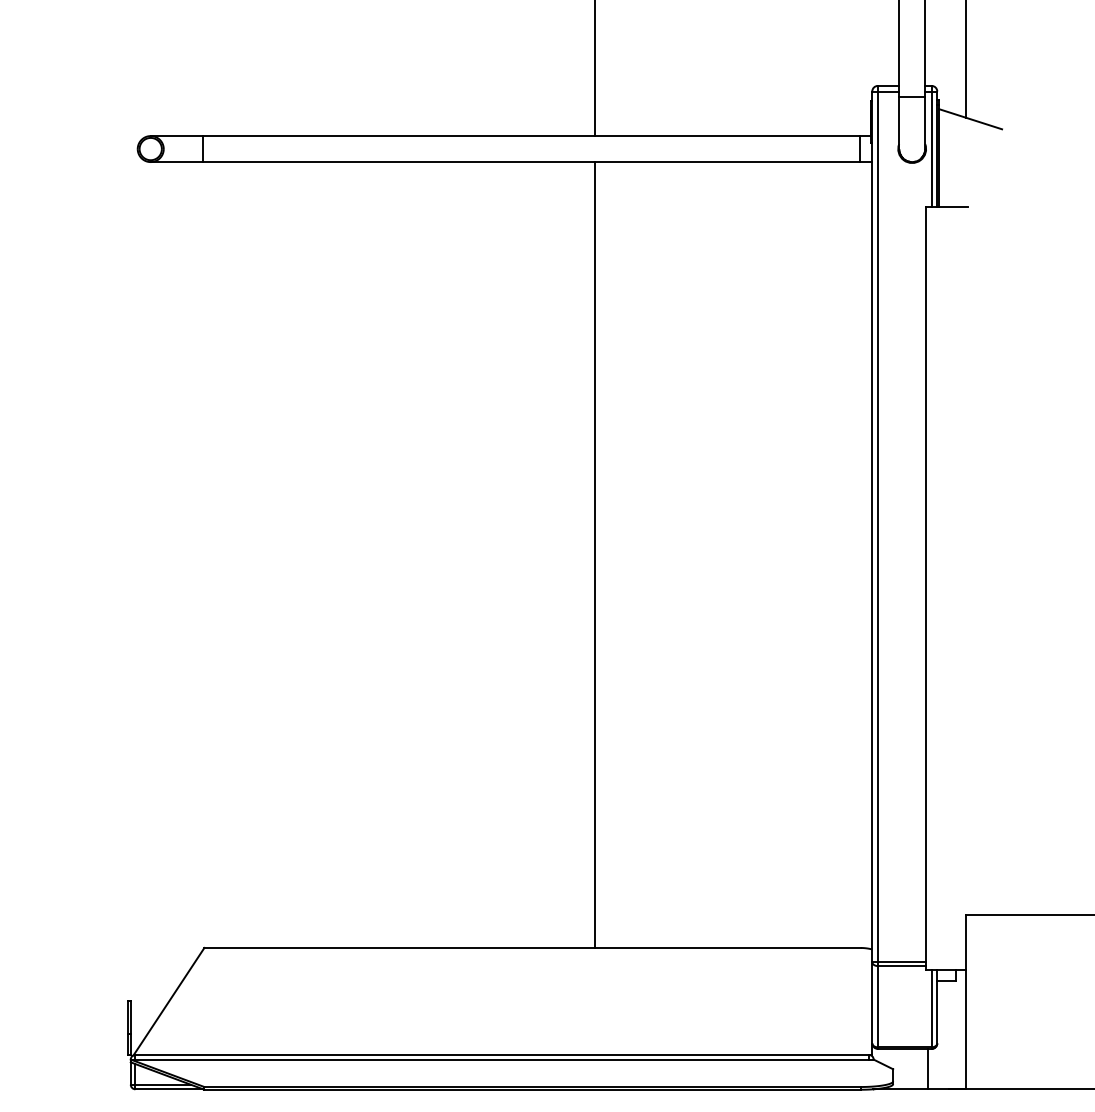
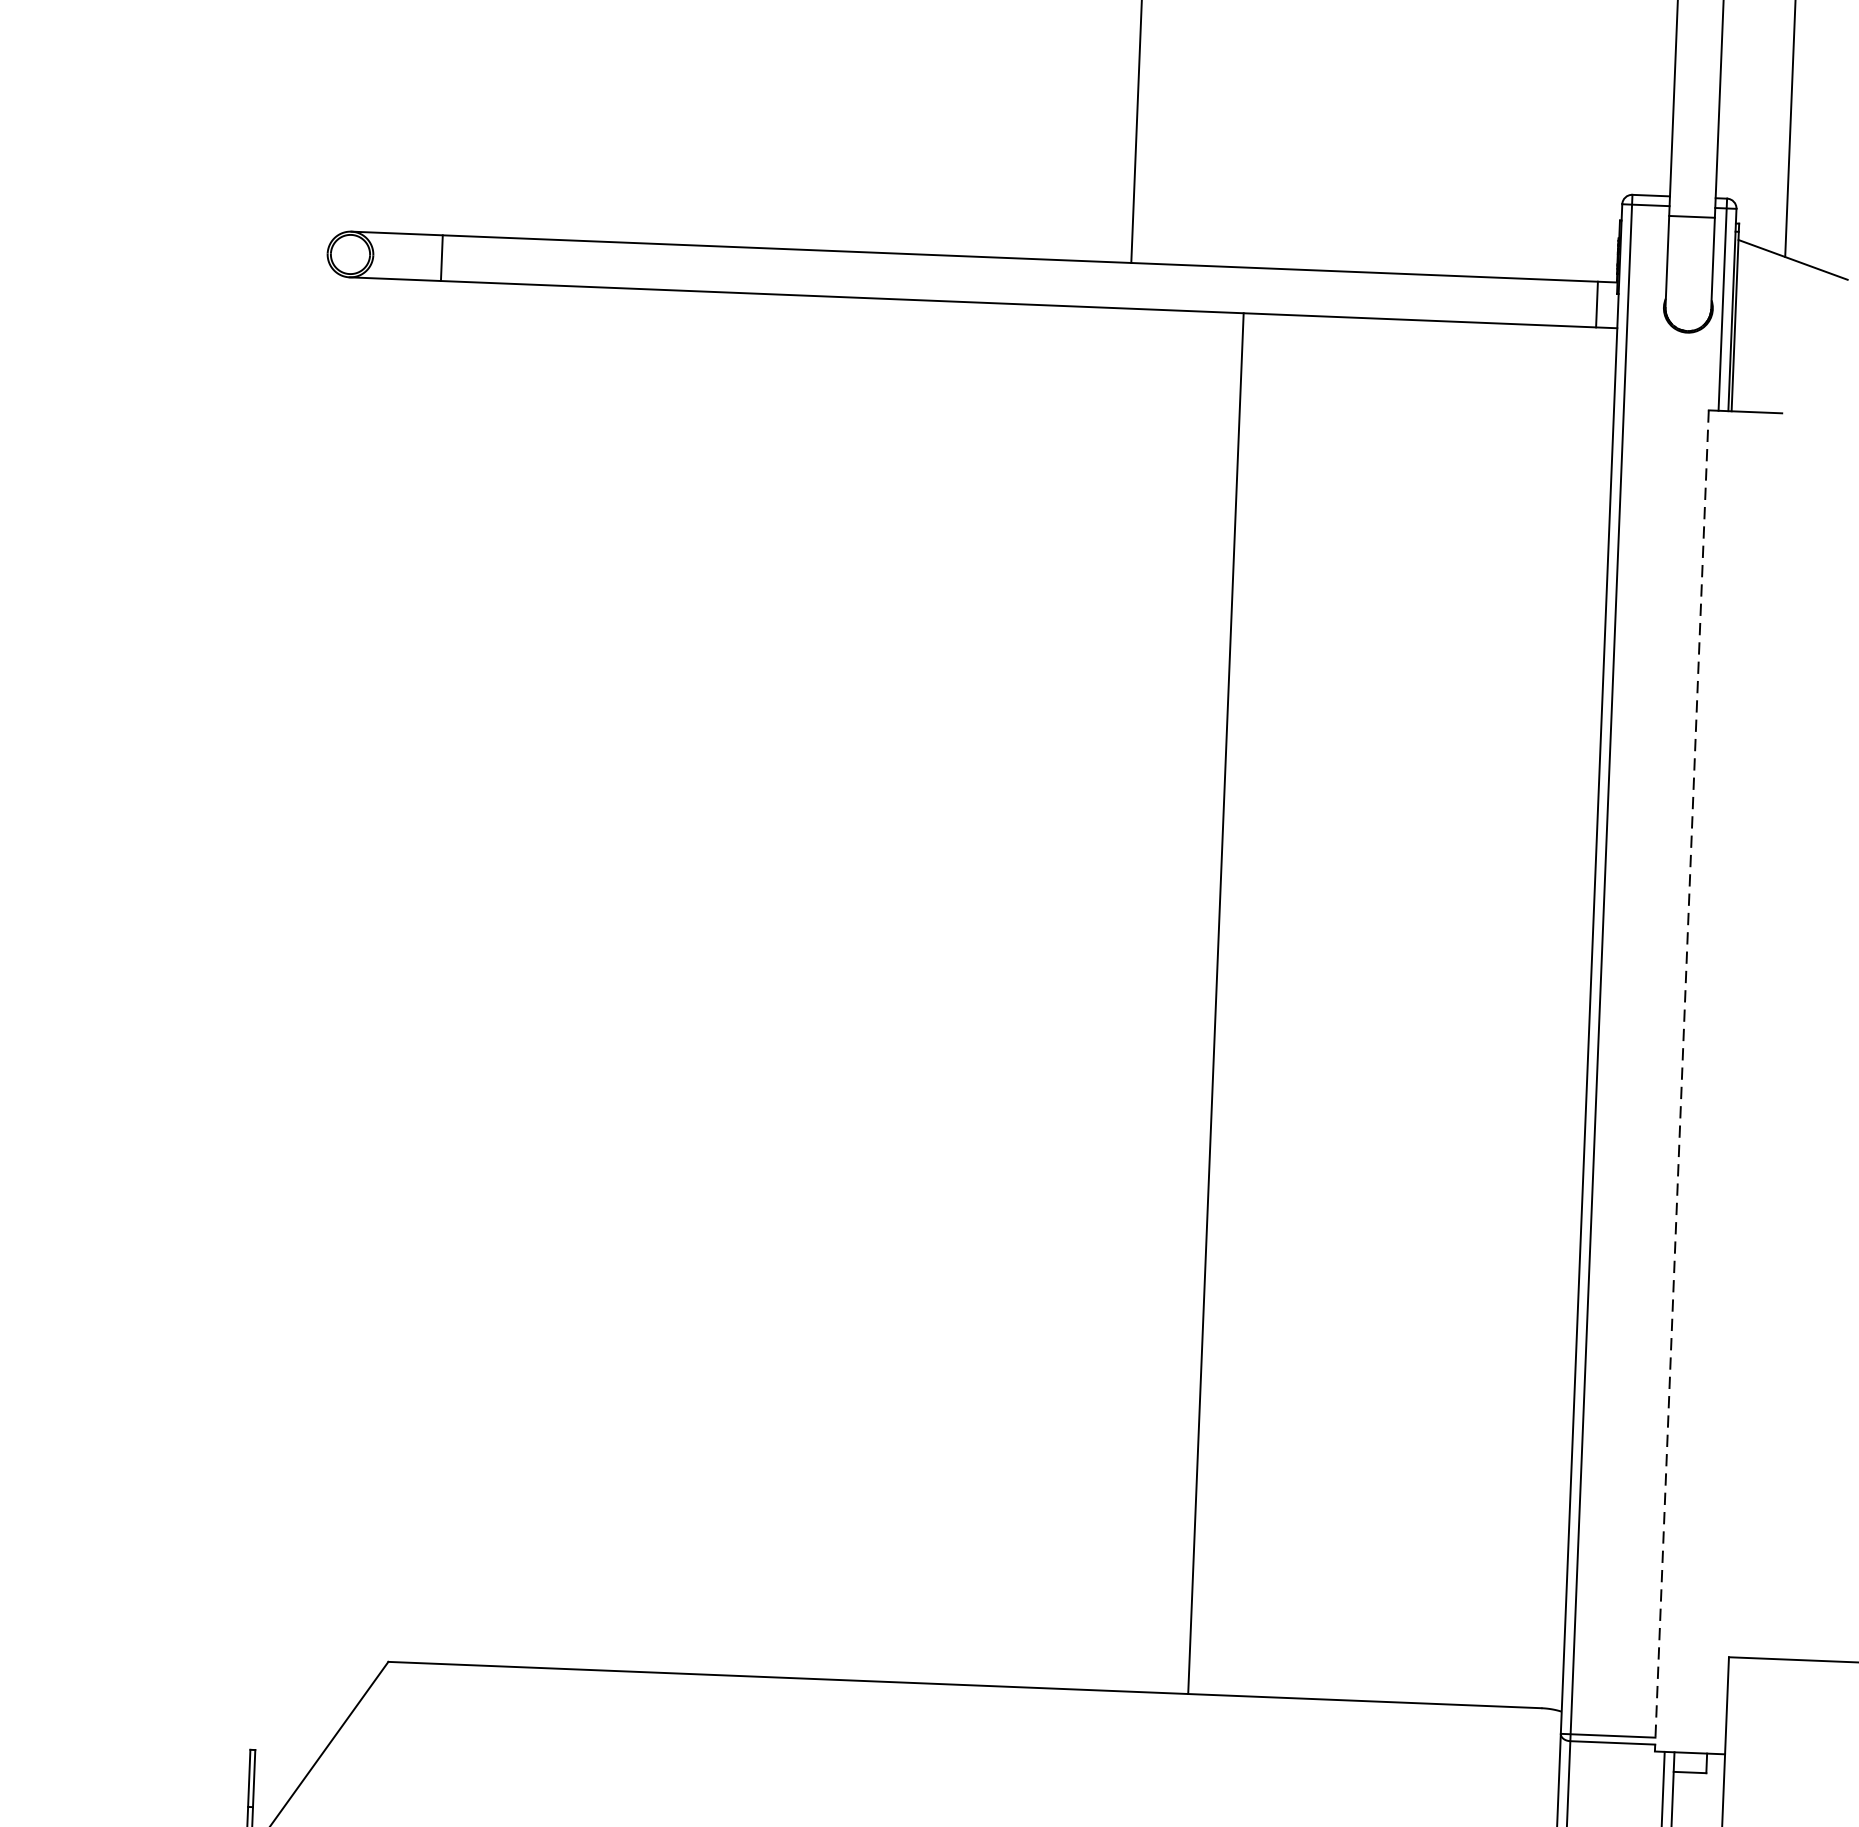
line: (594, 554) -> (1215, 1002), moved
line: (926, 588) -> (1682, 1081), solid -> dashed

